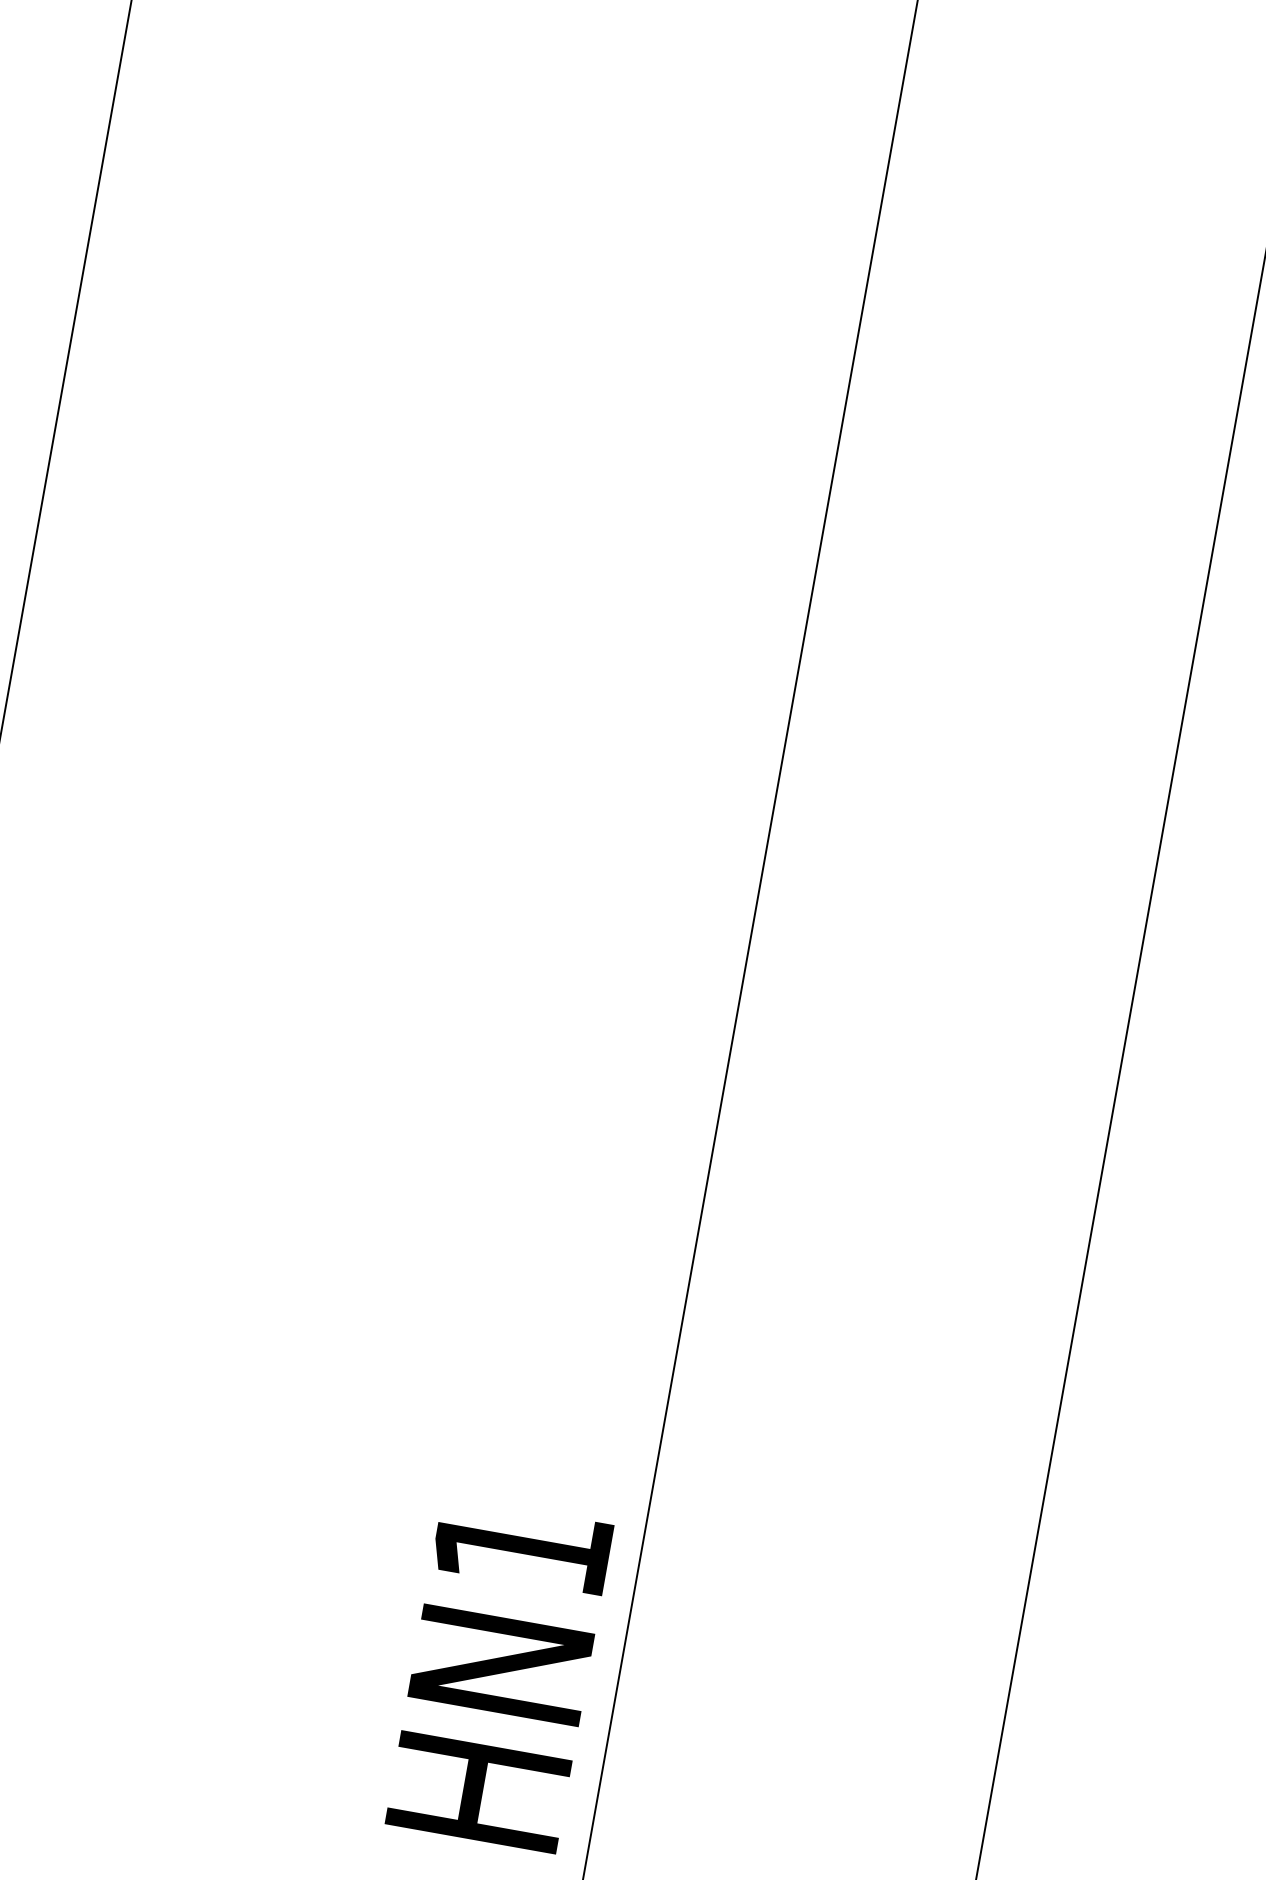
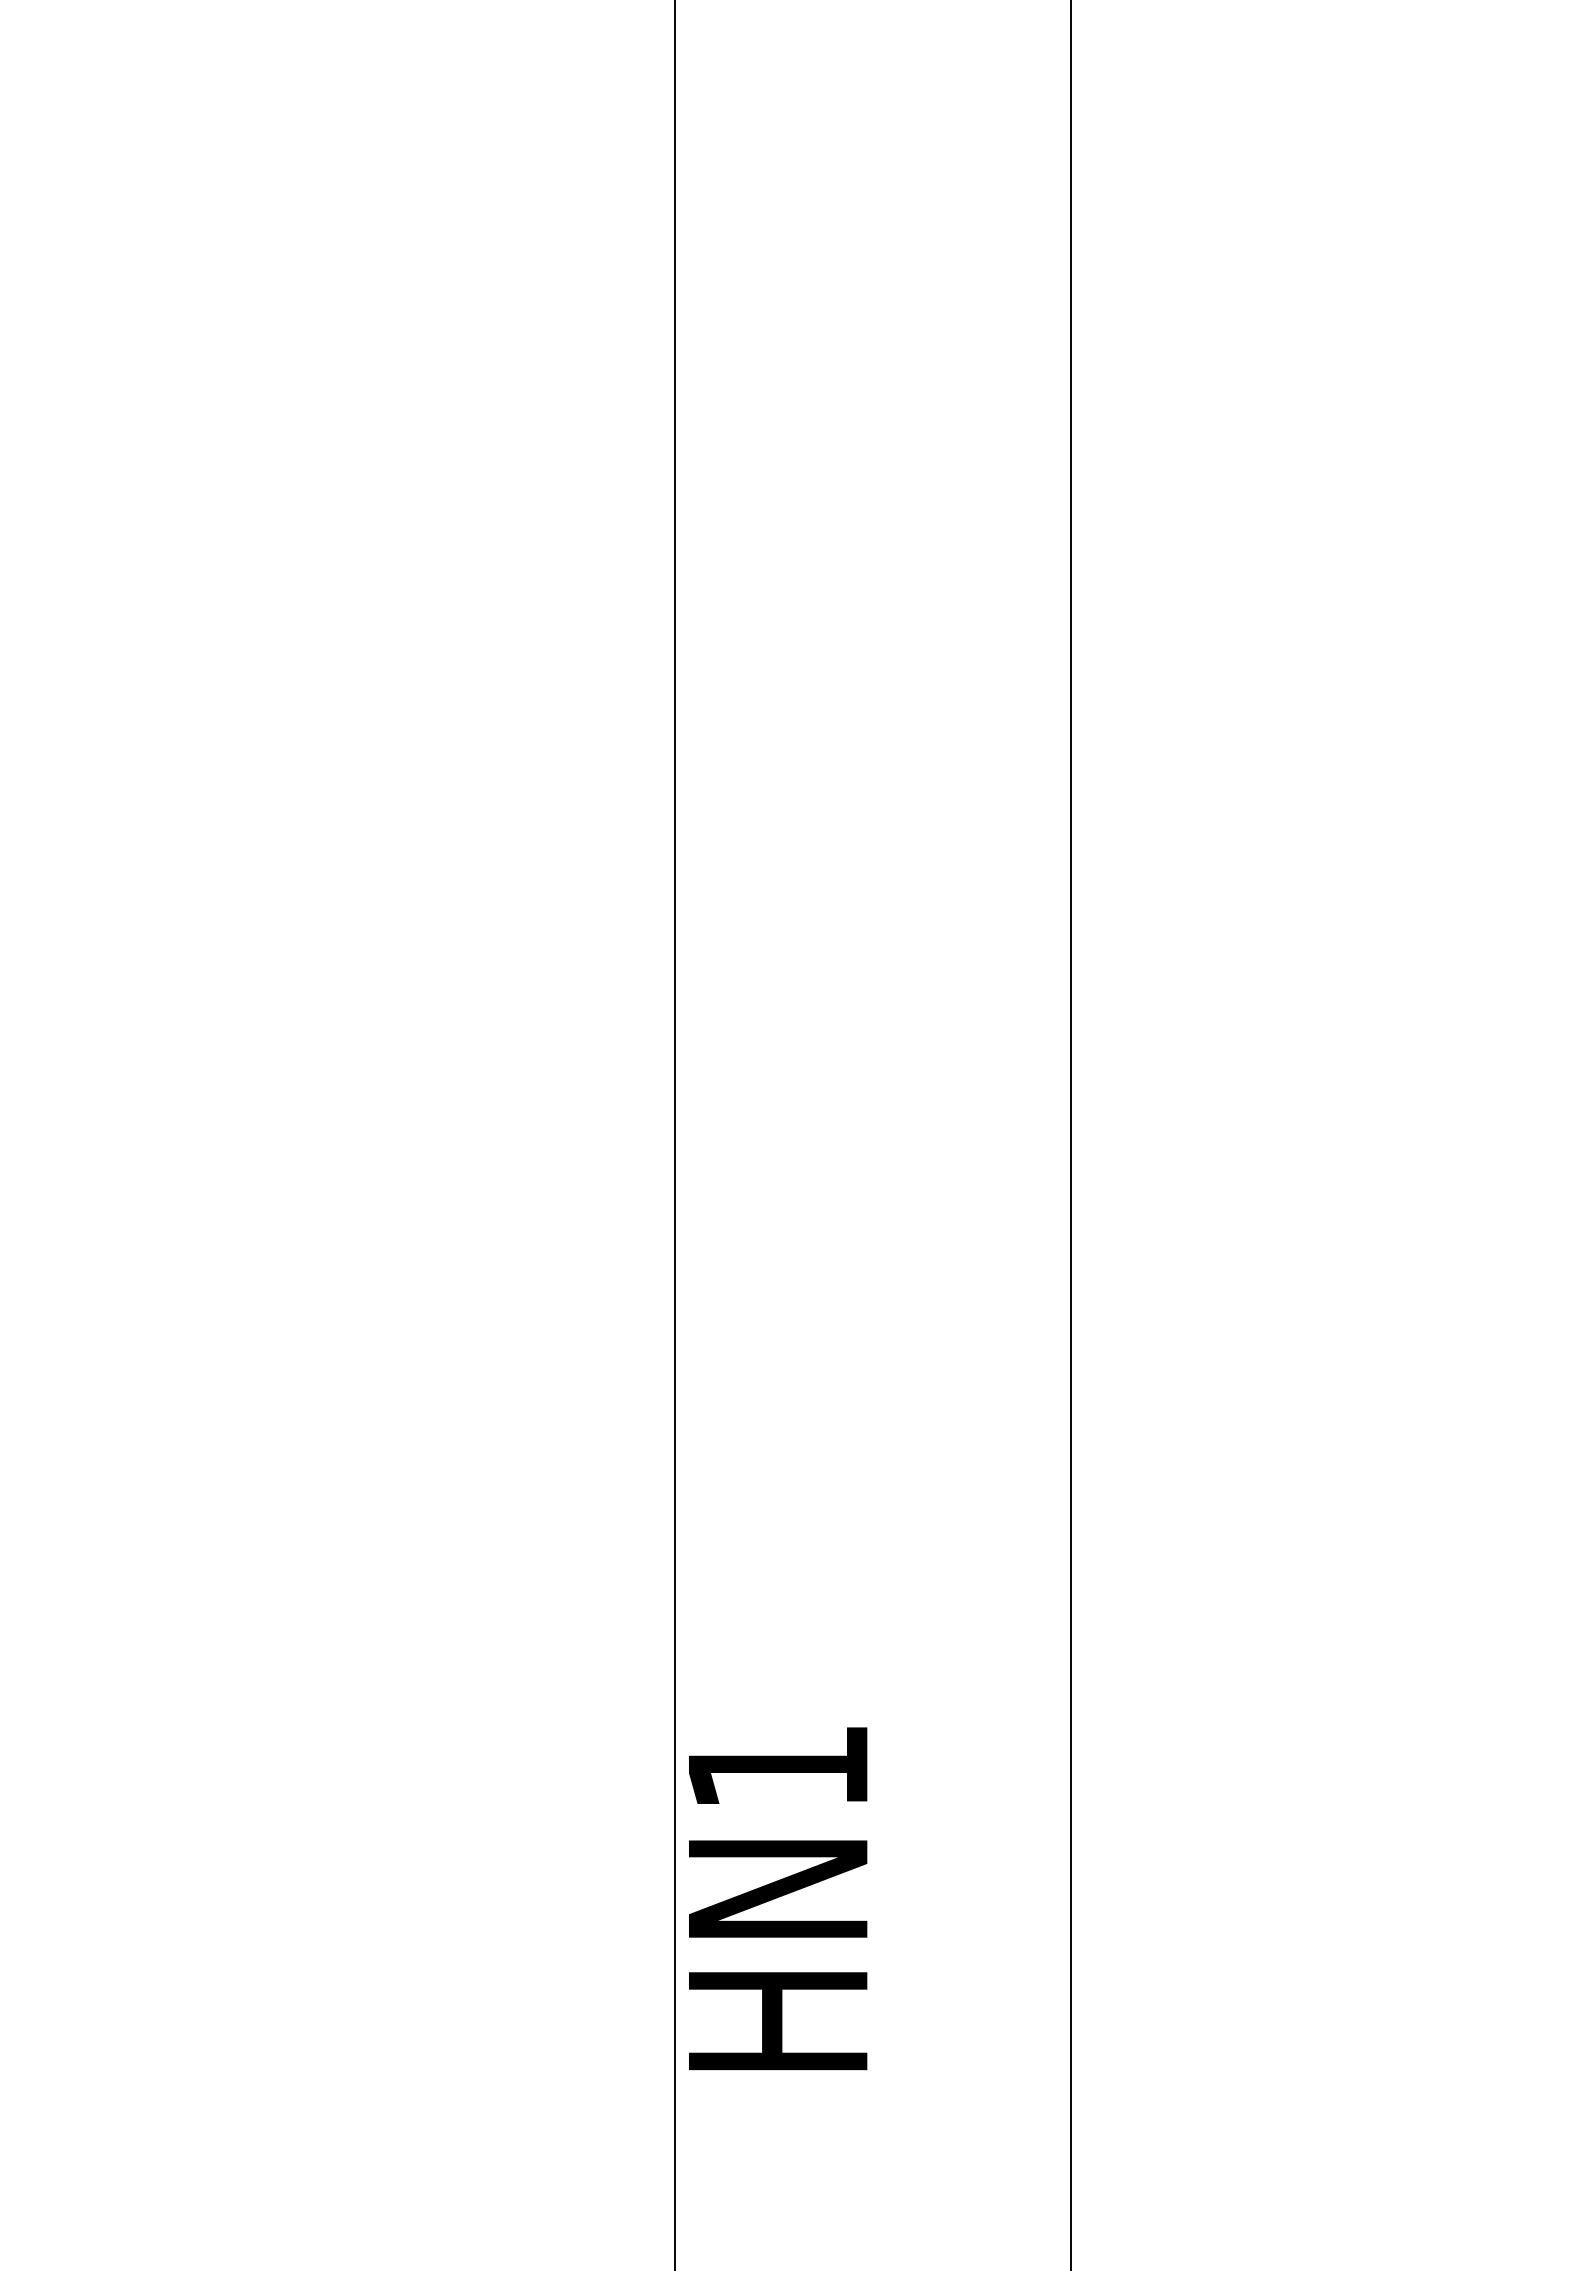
text: (500, 1674) -> (778, 1898), moved

